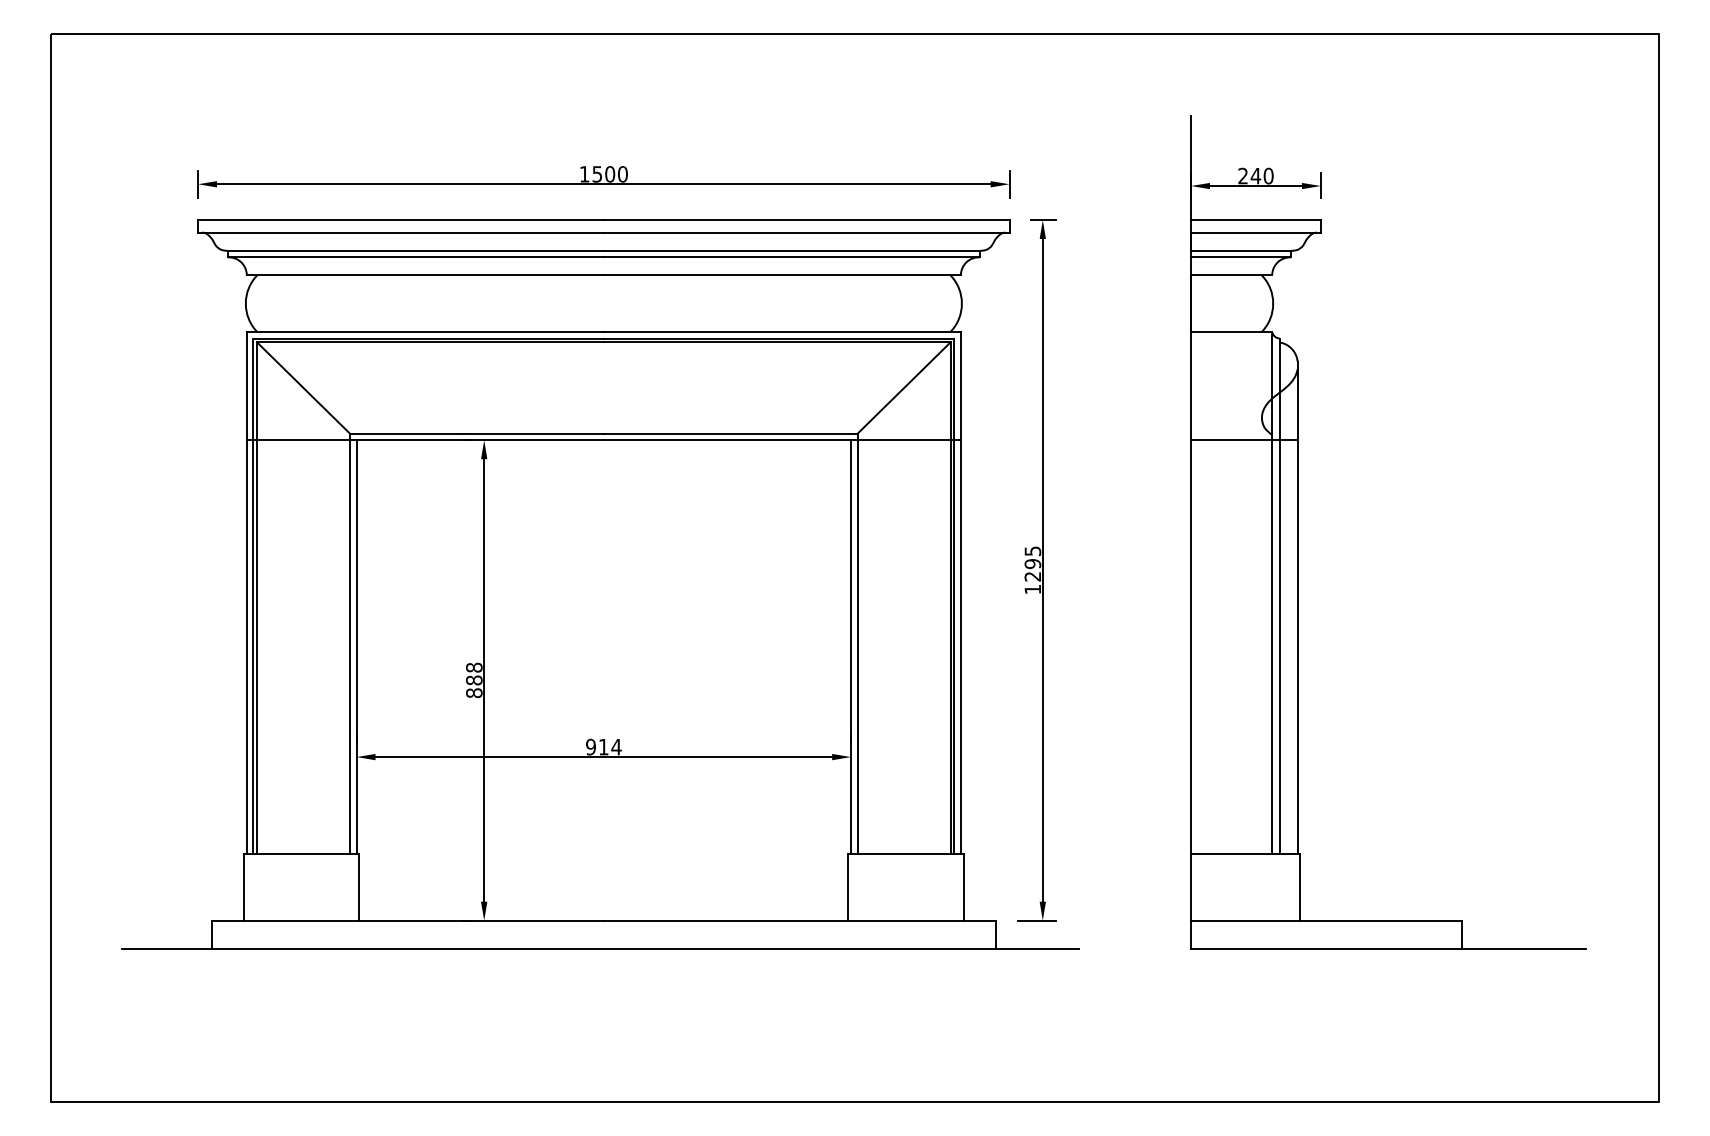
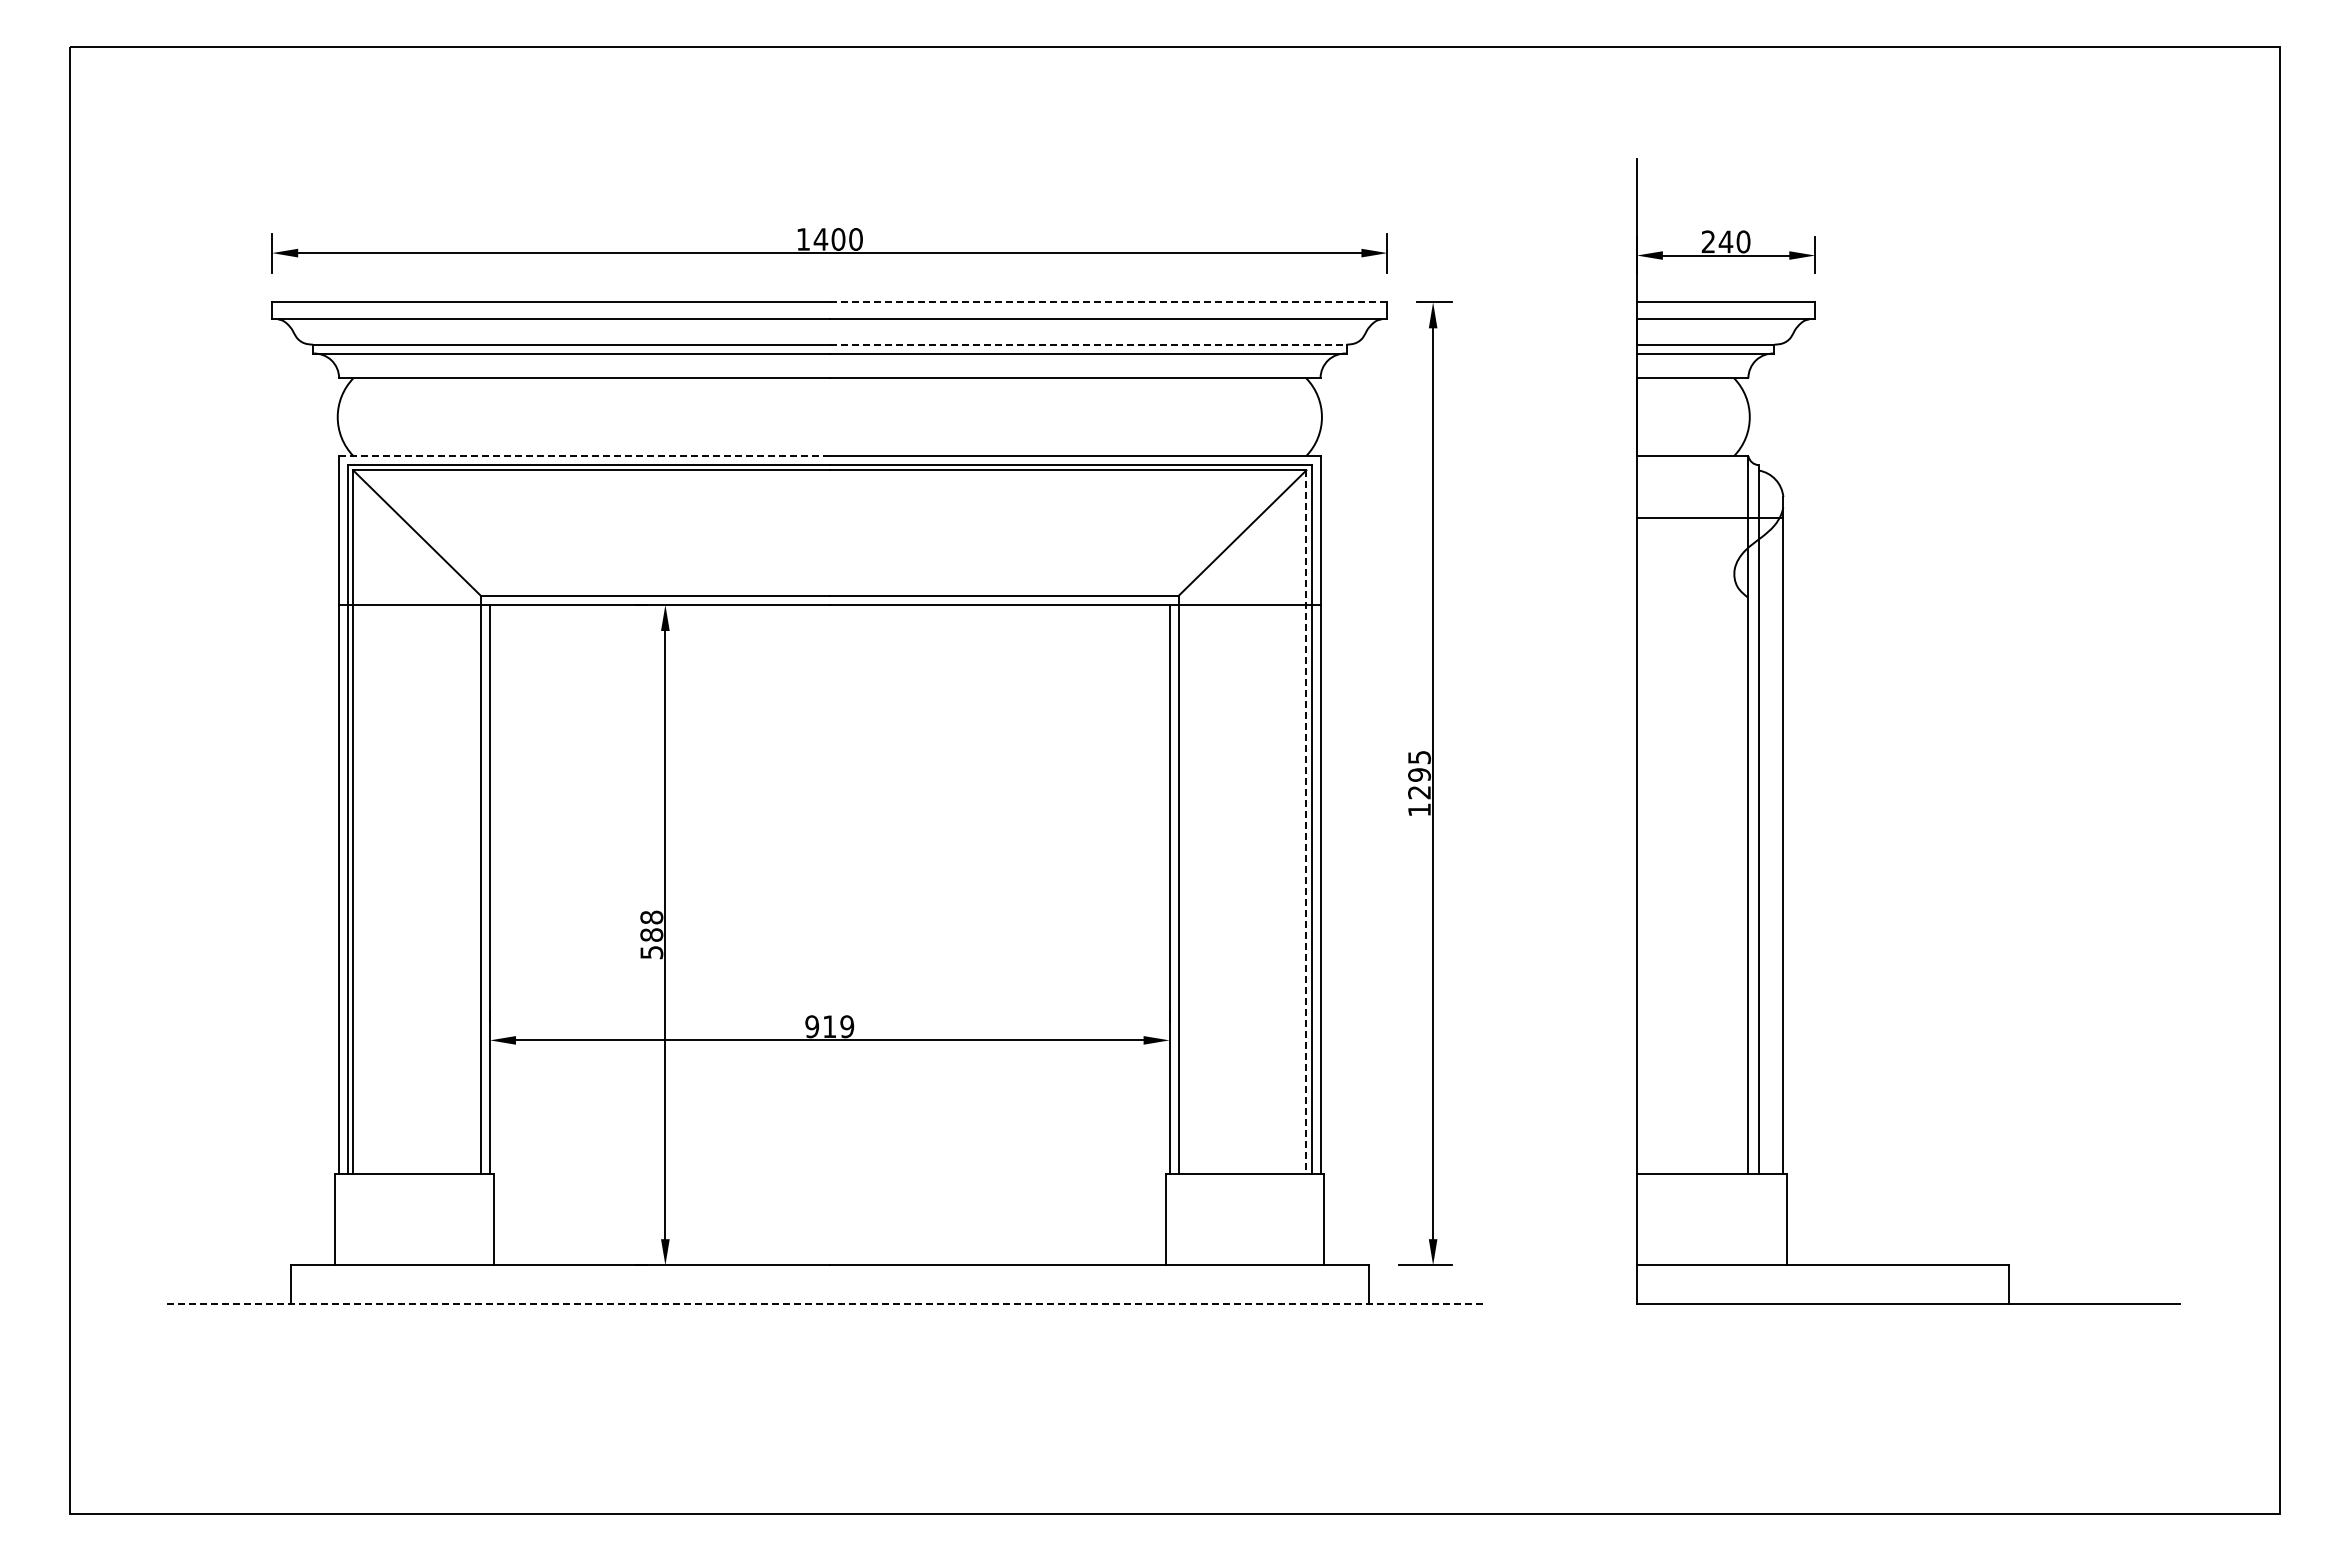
text: (597, 174) -> (820, 239), 1500 -> 1400
line: (806, 220) -> (1108, 302), solid -> dashed
line: (792, 250) -> (1088, 344), solid -> dashed
line: (424, 332) -> (583, 456), solid -> dashed
line: (1243, 439) -> (1709, 517), moved
line: (950, 598) -> (1306, 822), solid -> dashed
text: (474, 693) -> (651, 952), 888 -> 588
text: (616, 746) -> (847, 1026), 914 -> 919
line: (599, 948) -> (824, 1303), solid -> dashed

